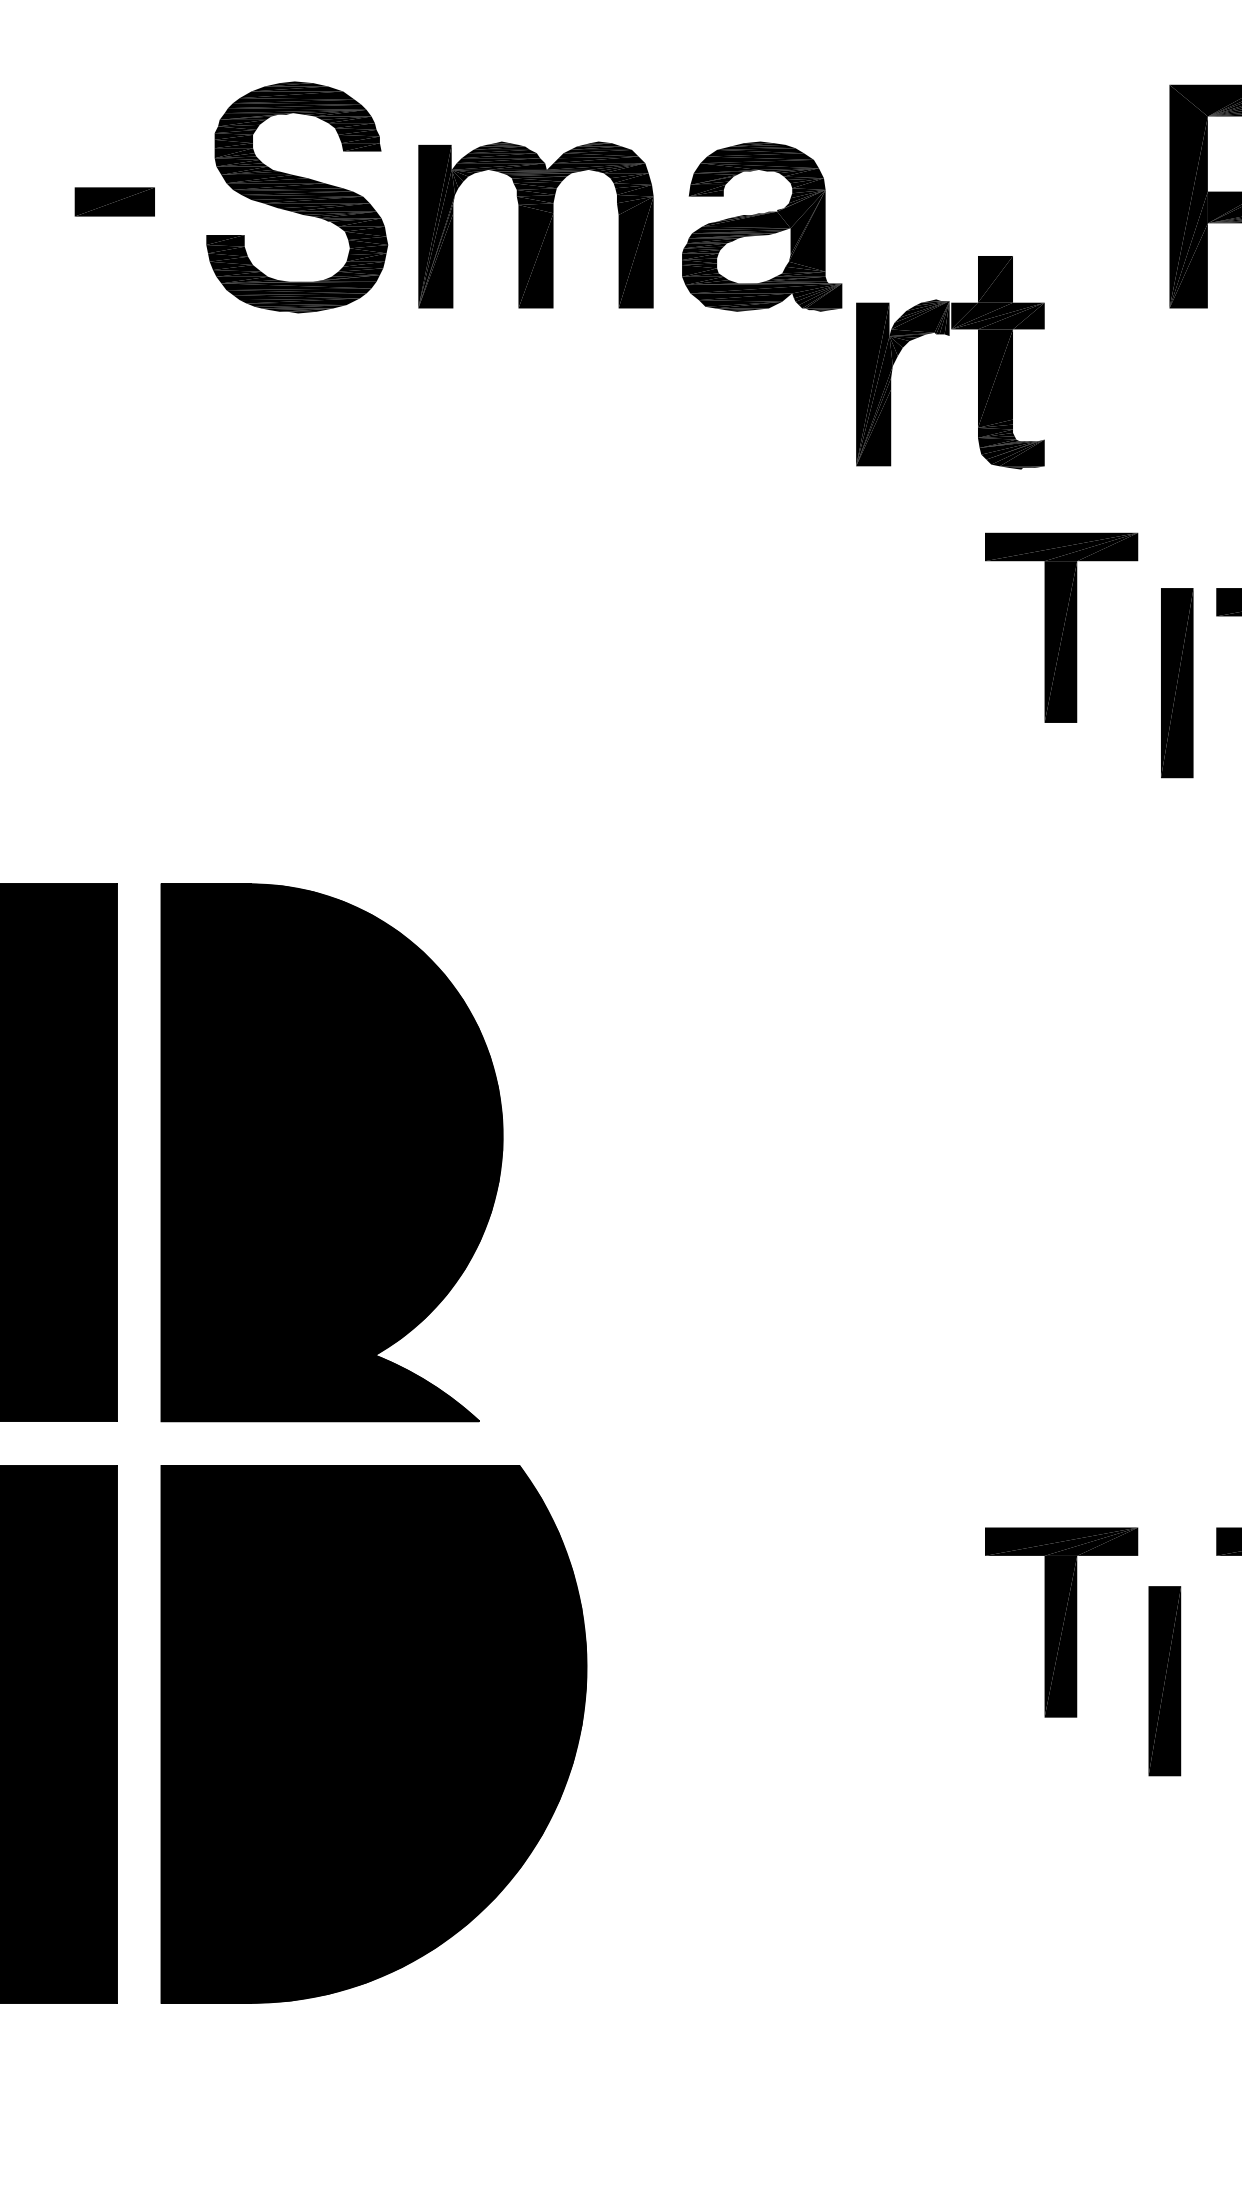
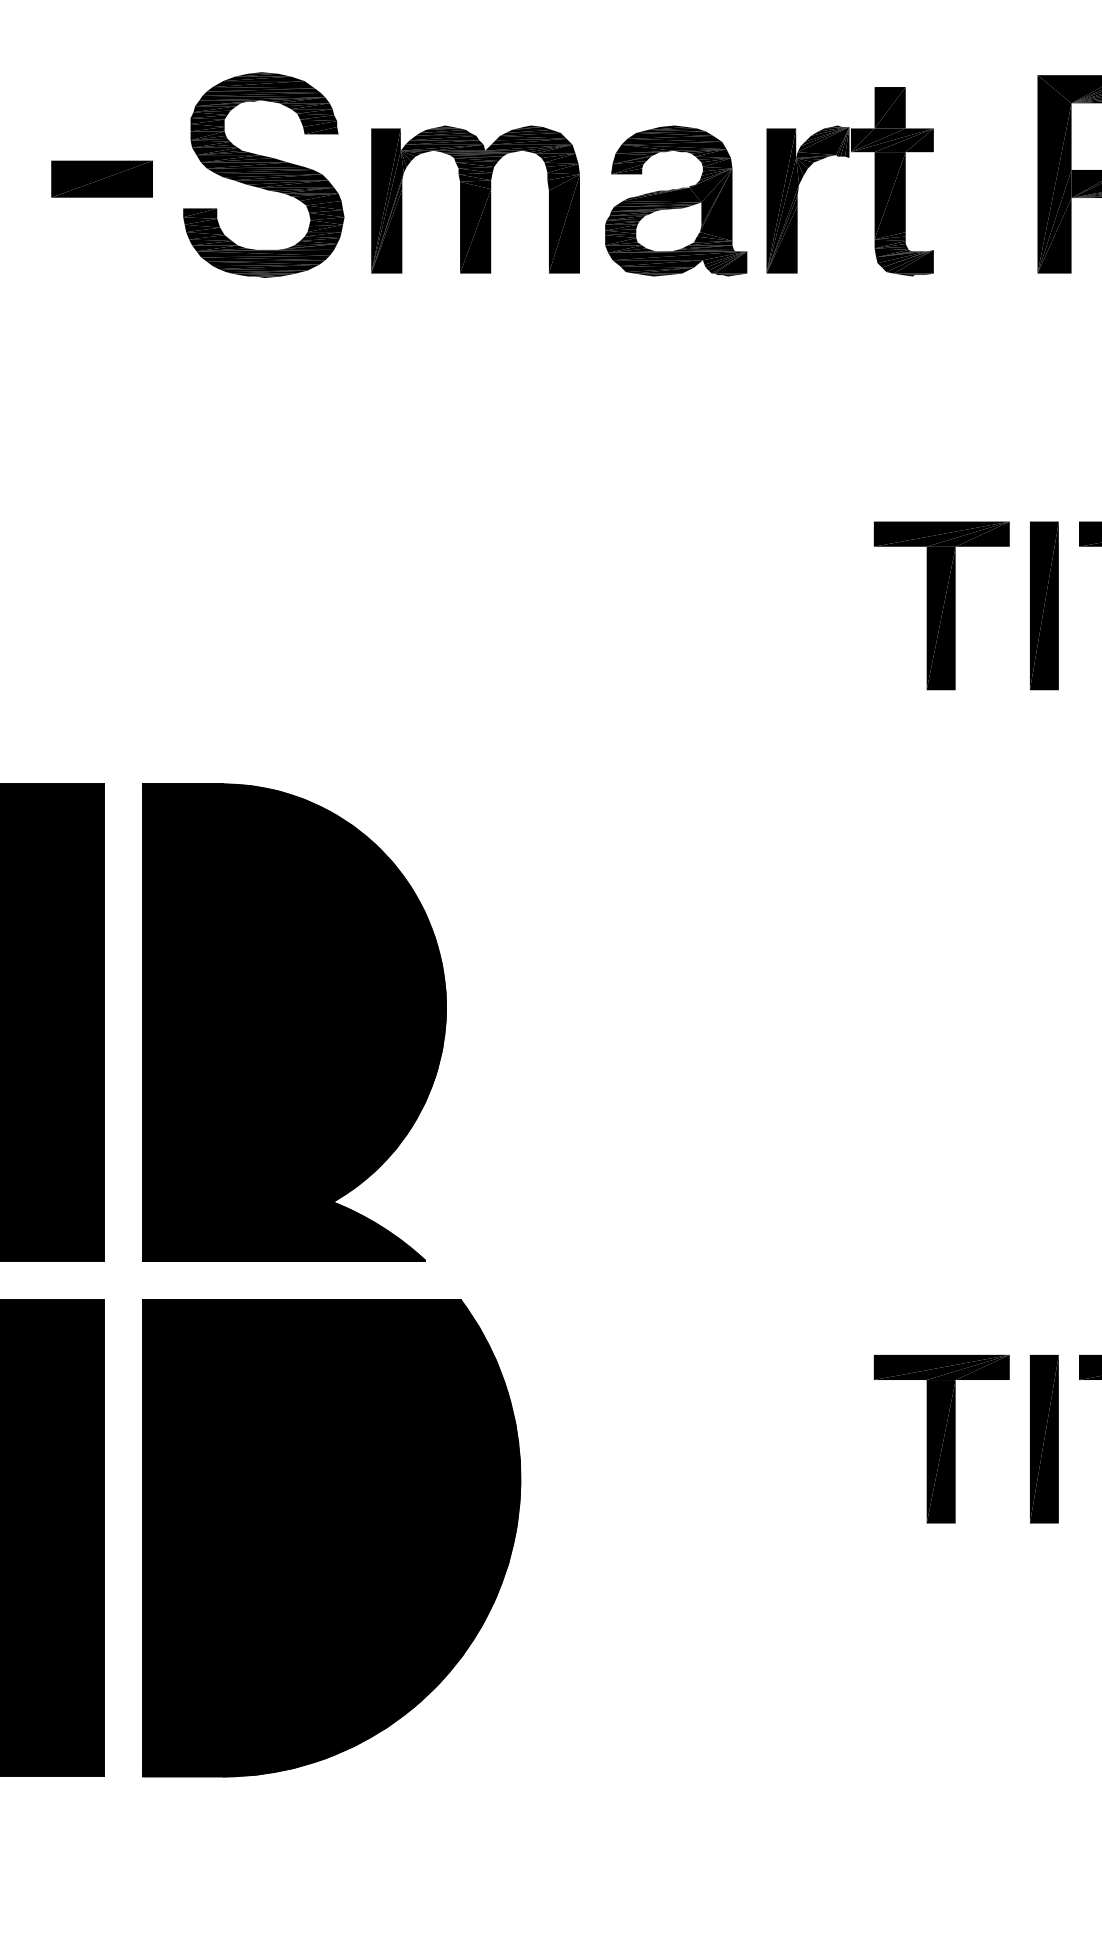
part: (114, 201) -> (101, 178), size x1.43
part: (949, 335) -> (849, 157), moved
part: (1061, 627) -> (941, 605), moved
part: (1164, 1680) -> (1044, 1438), moved

